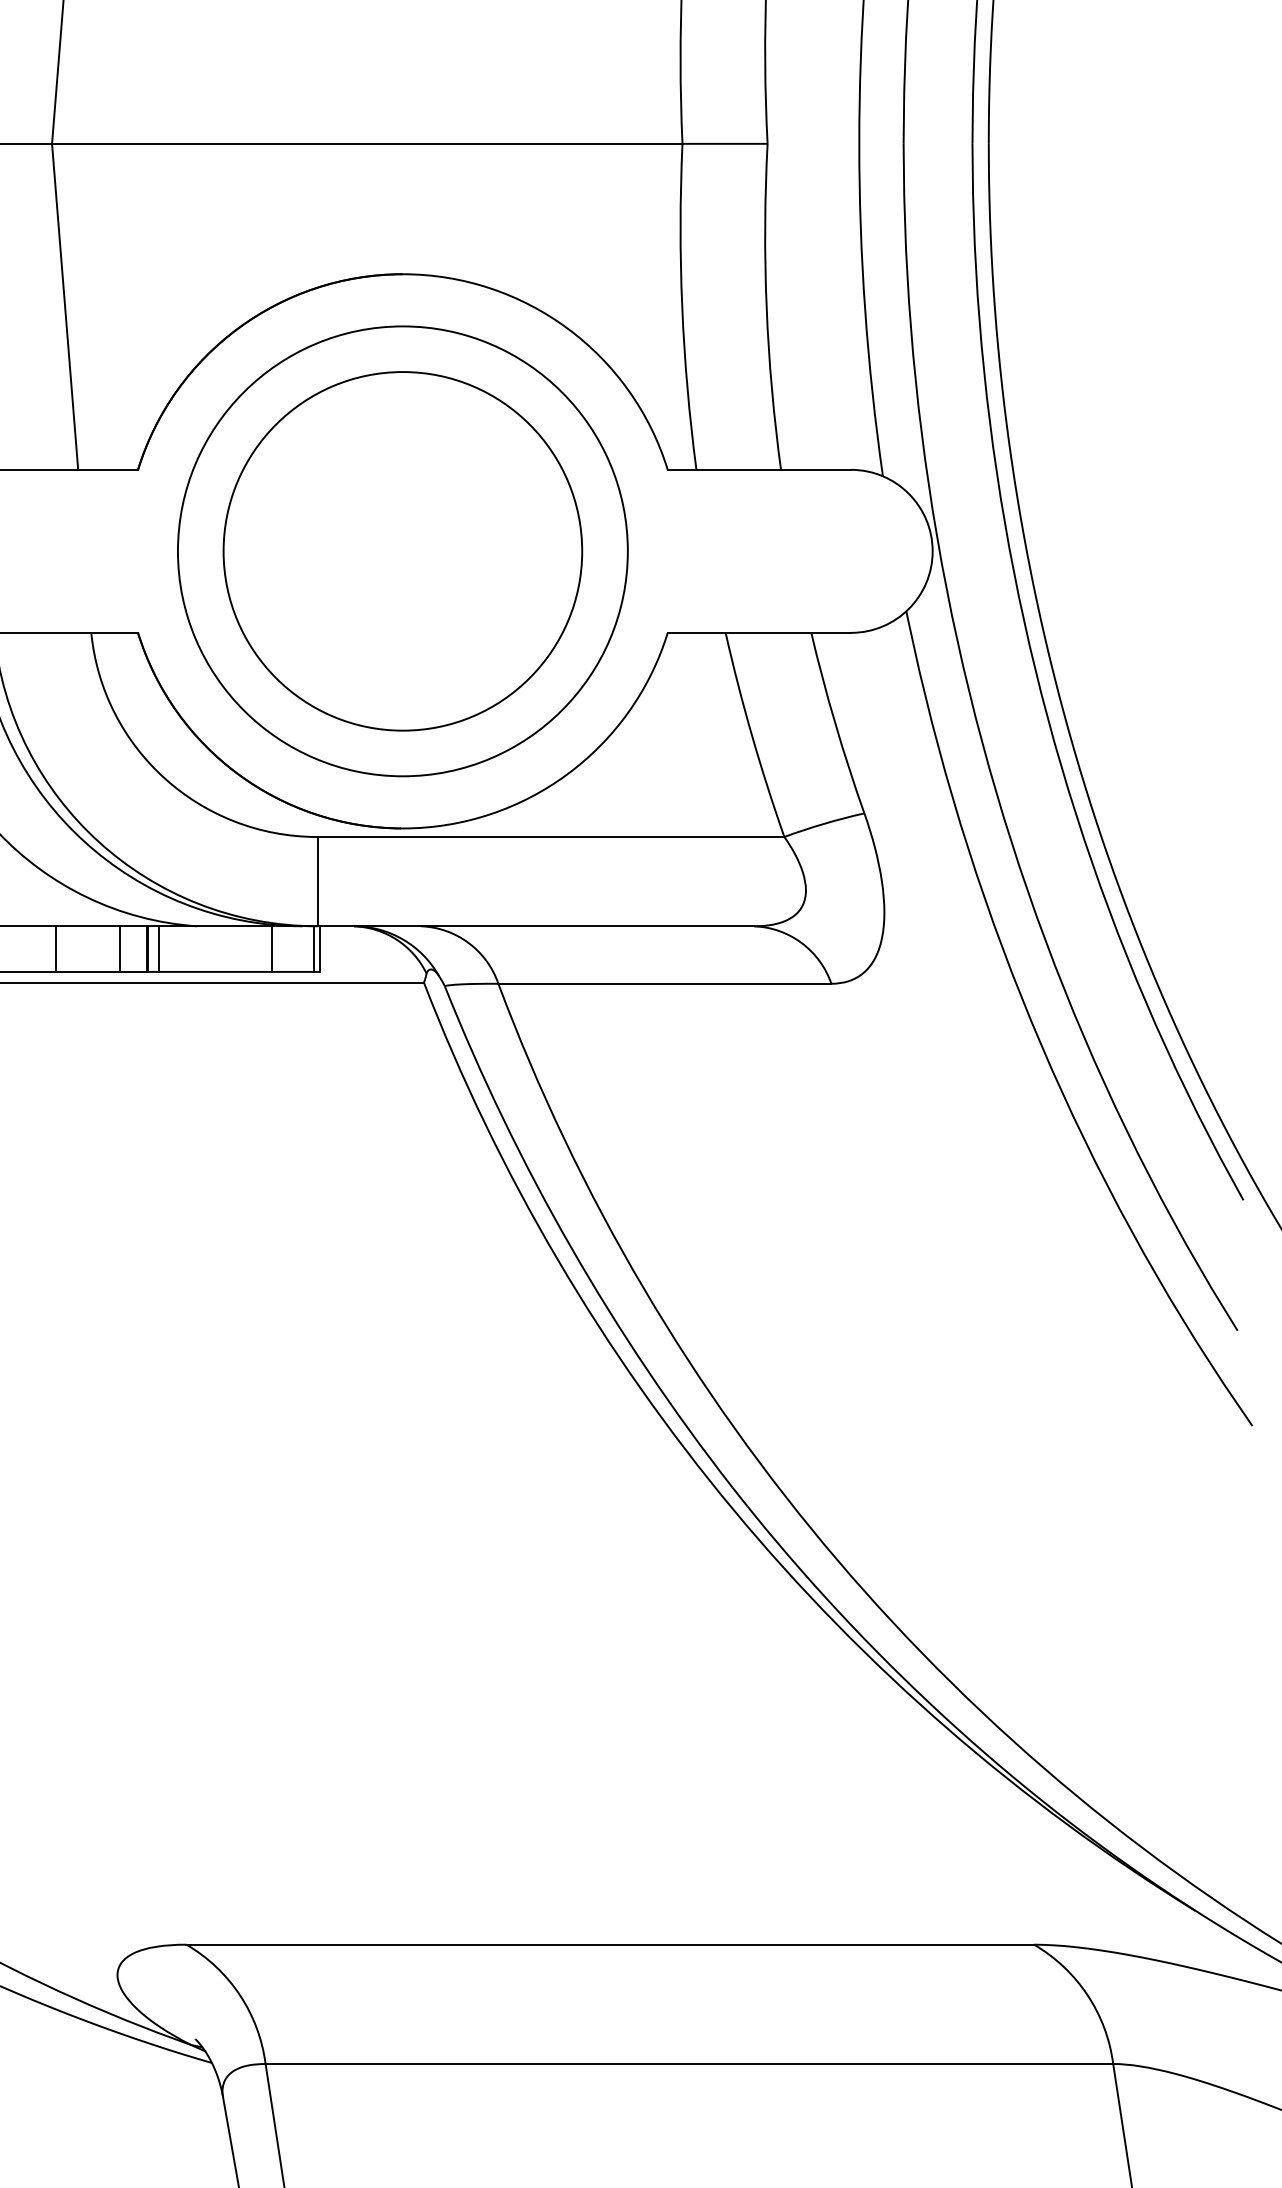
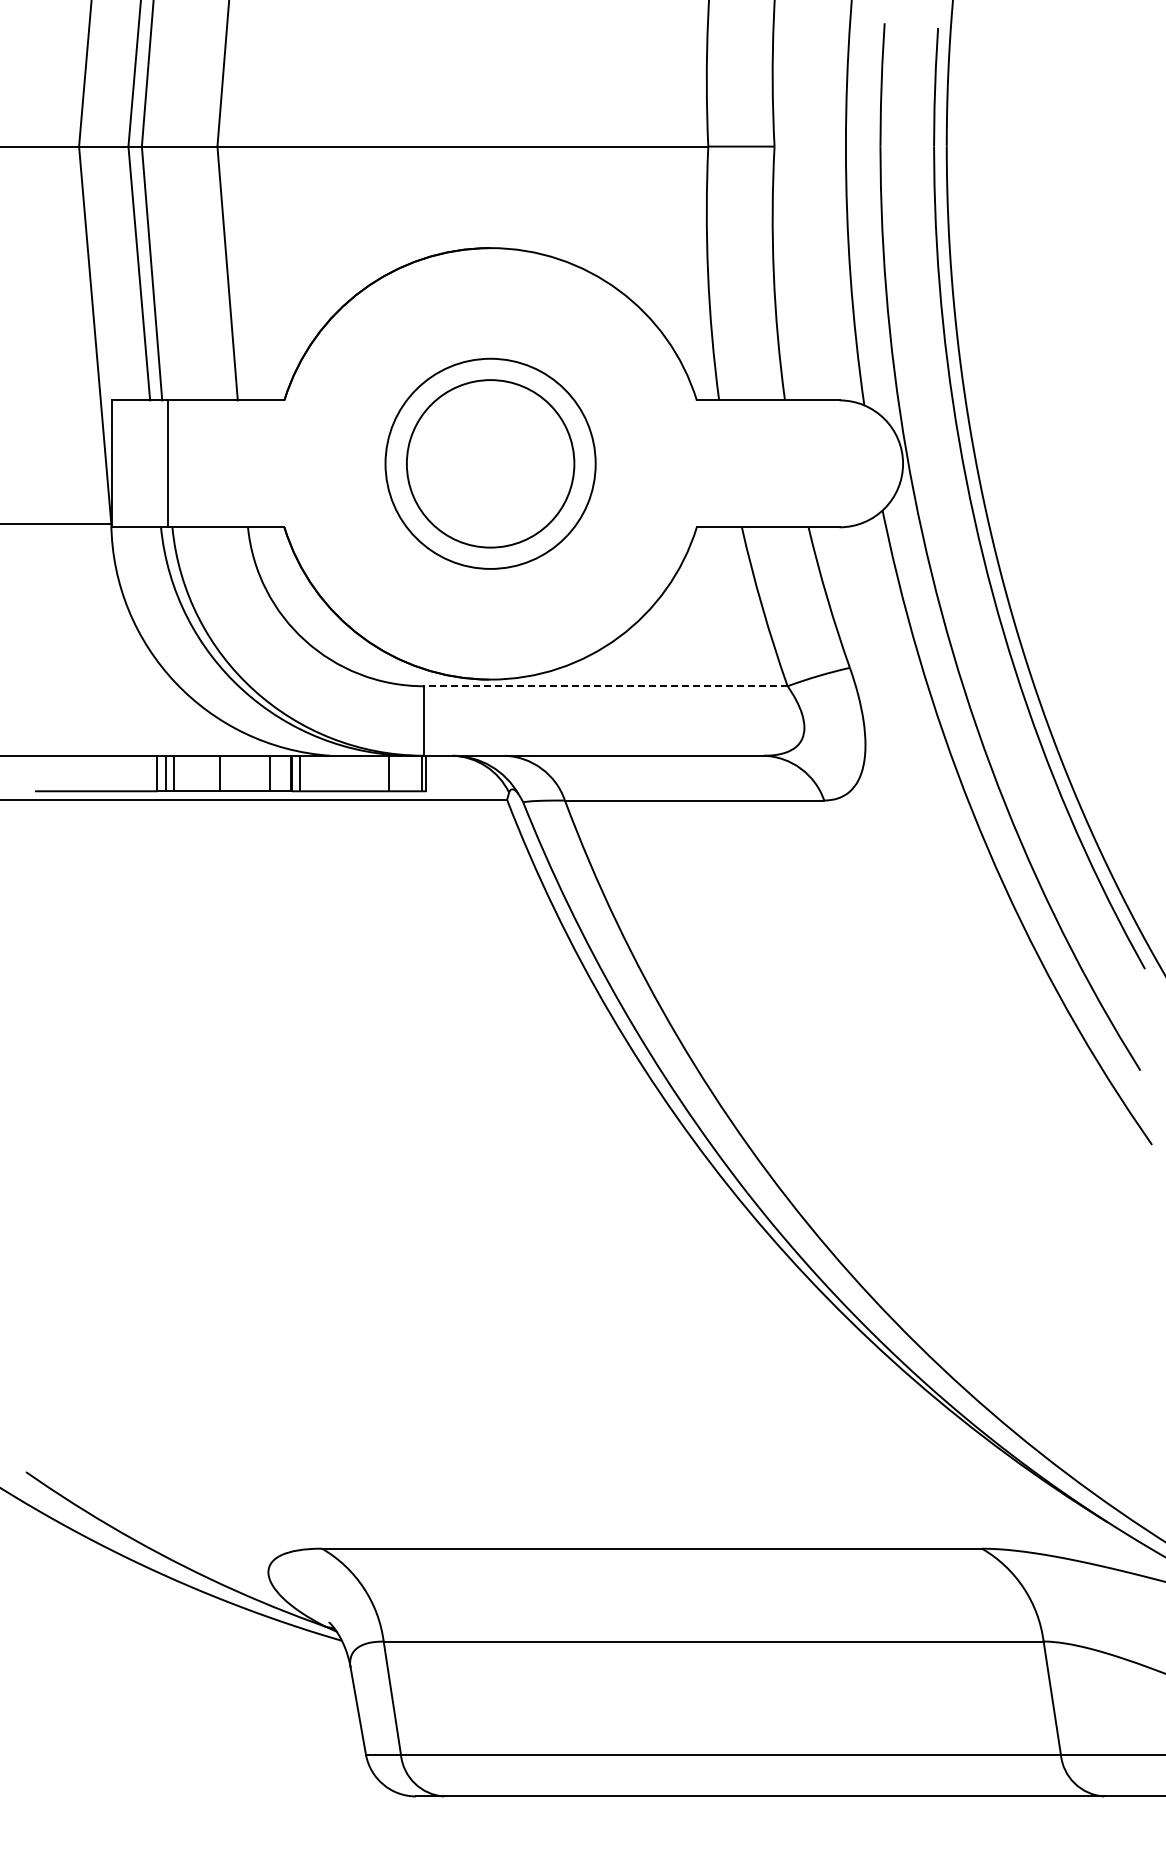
circle: (402, 550) -> (490, 463), size x0.6
circle: (402, 550) -> (490, 463), size x0.6
line: (550, 837) -> (605, 686), solid -> dashed

